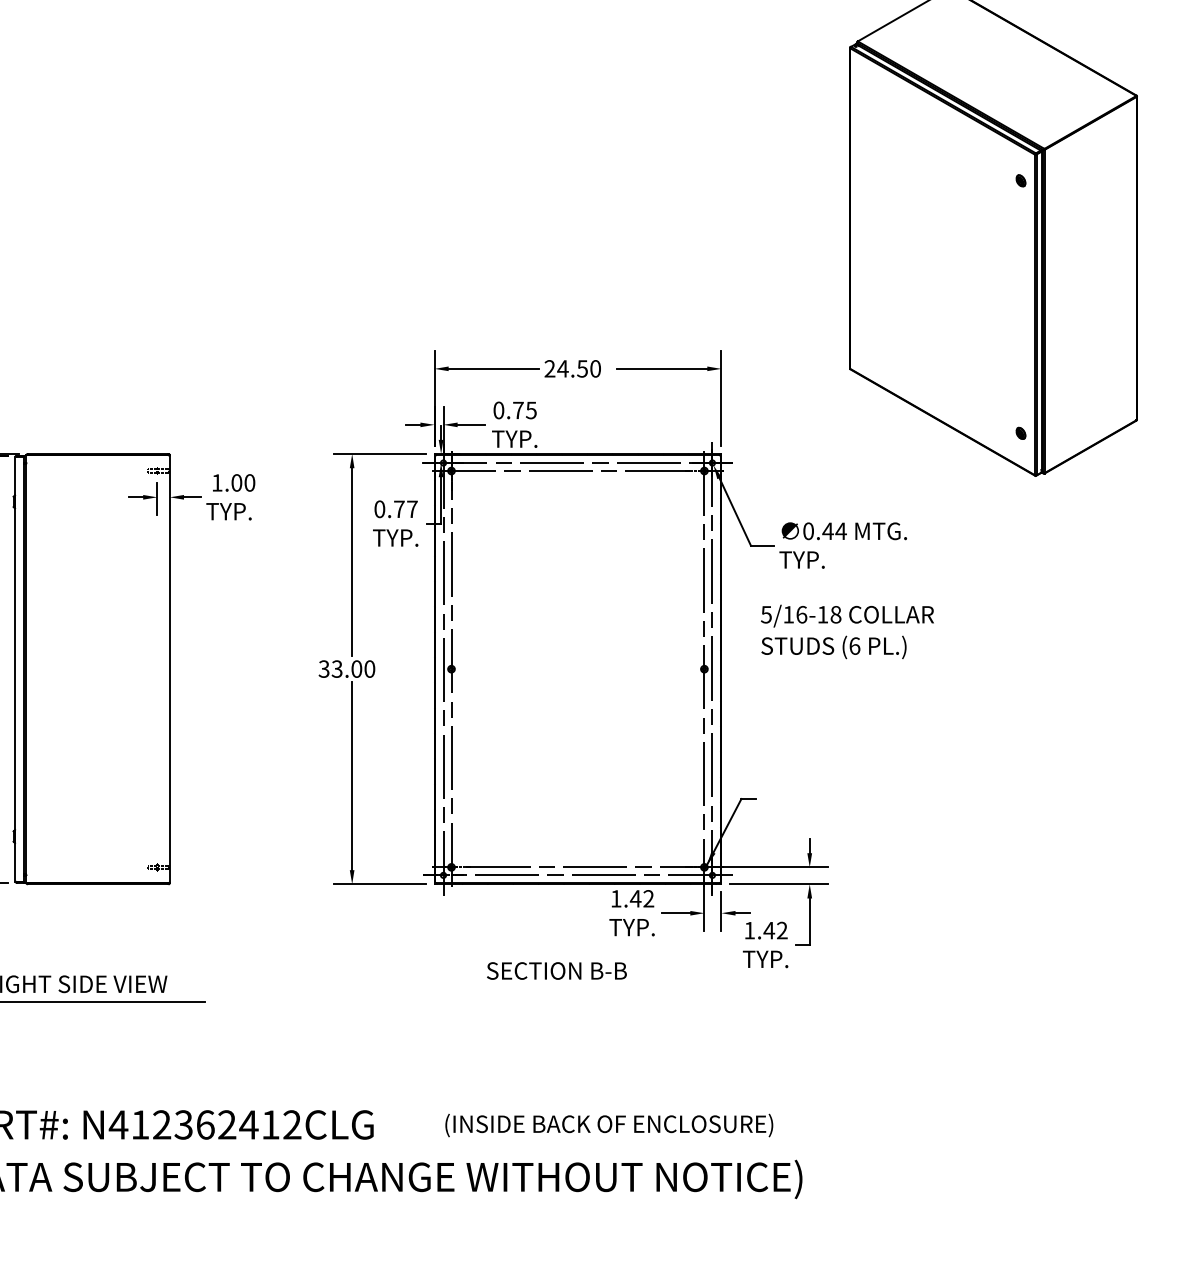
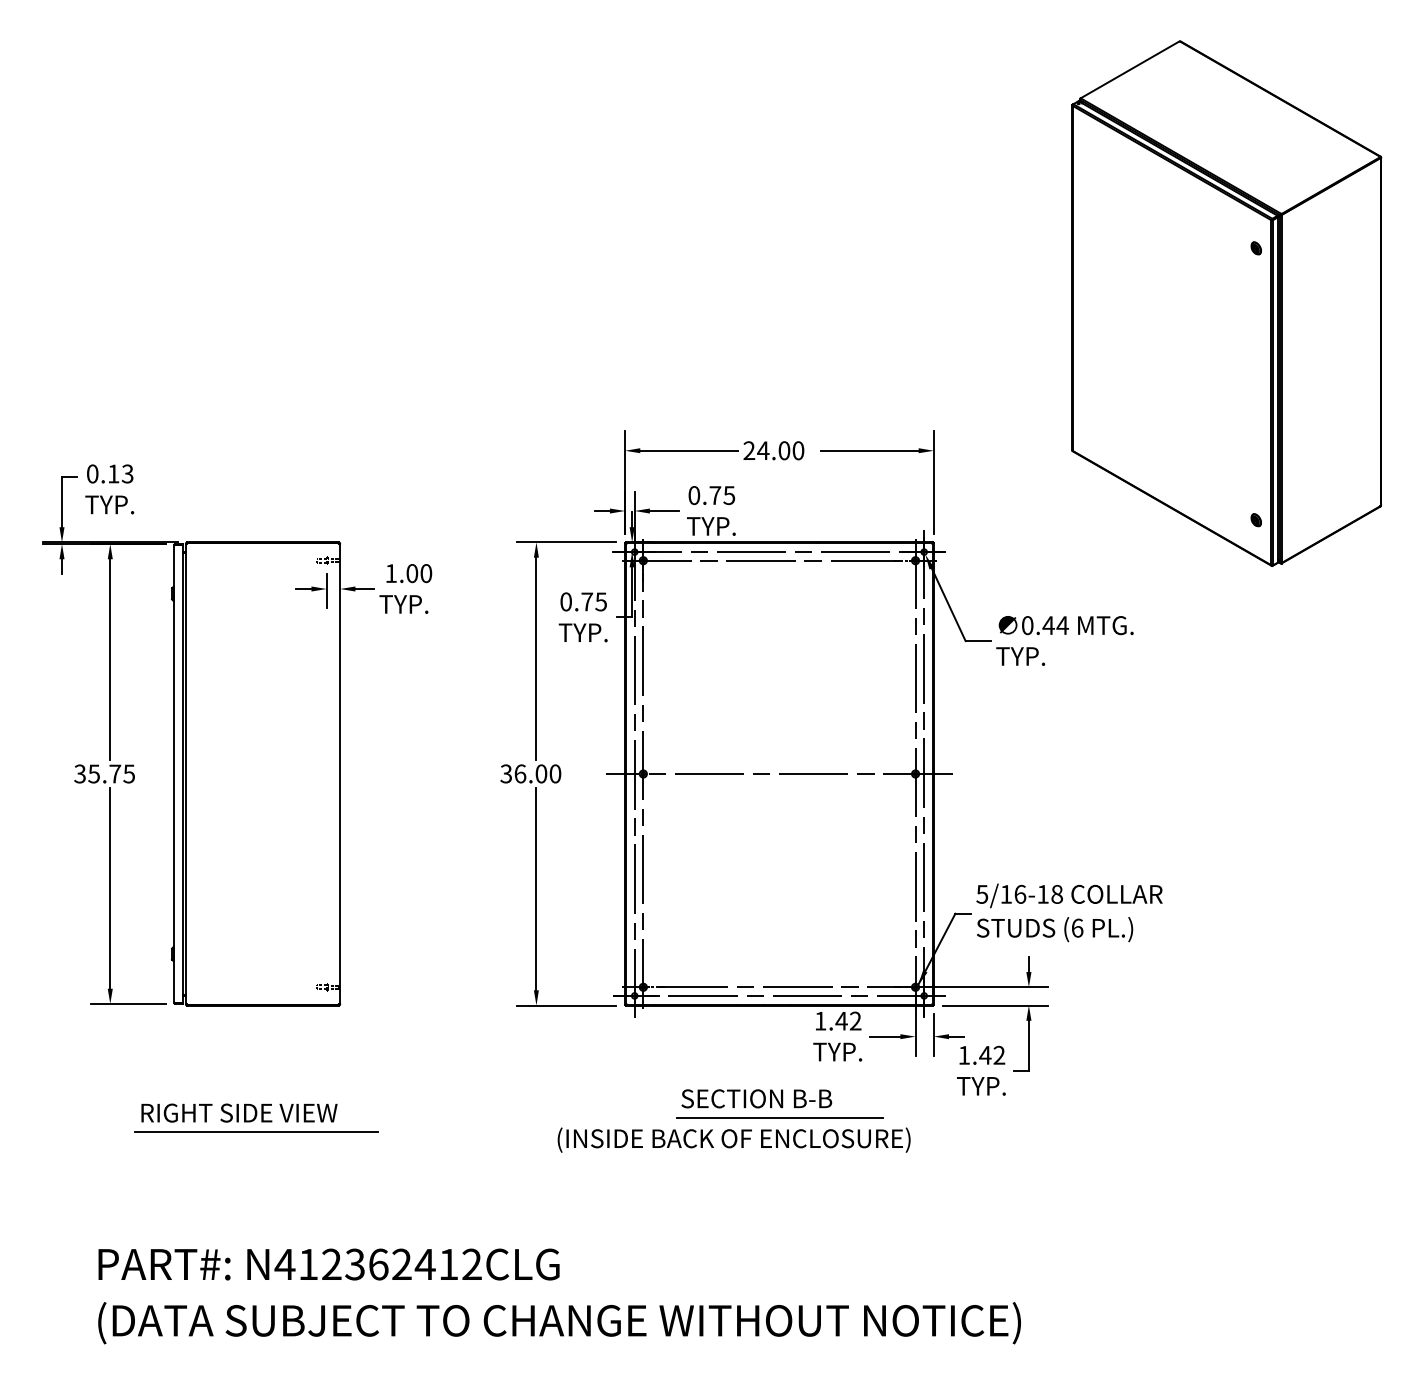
text: (582, 368) -> (784, 450), 24.50 -> 24.00
text: (412, 508) -> (601, 601), 0.77 -> 0.75
text: (847, 631) -> (1069, 912), moved
text: (337, 668) -> (520, 773), 33.00 -> 36.00
line: (578, 669) -> (779, 774), added
line: (578, 988) -> (779, 1117), added
text: (608, 1124) -> (733, 1139), moved

